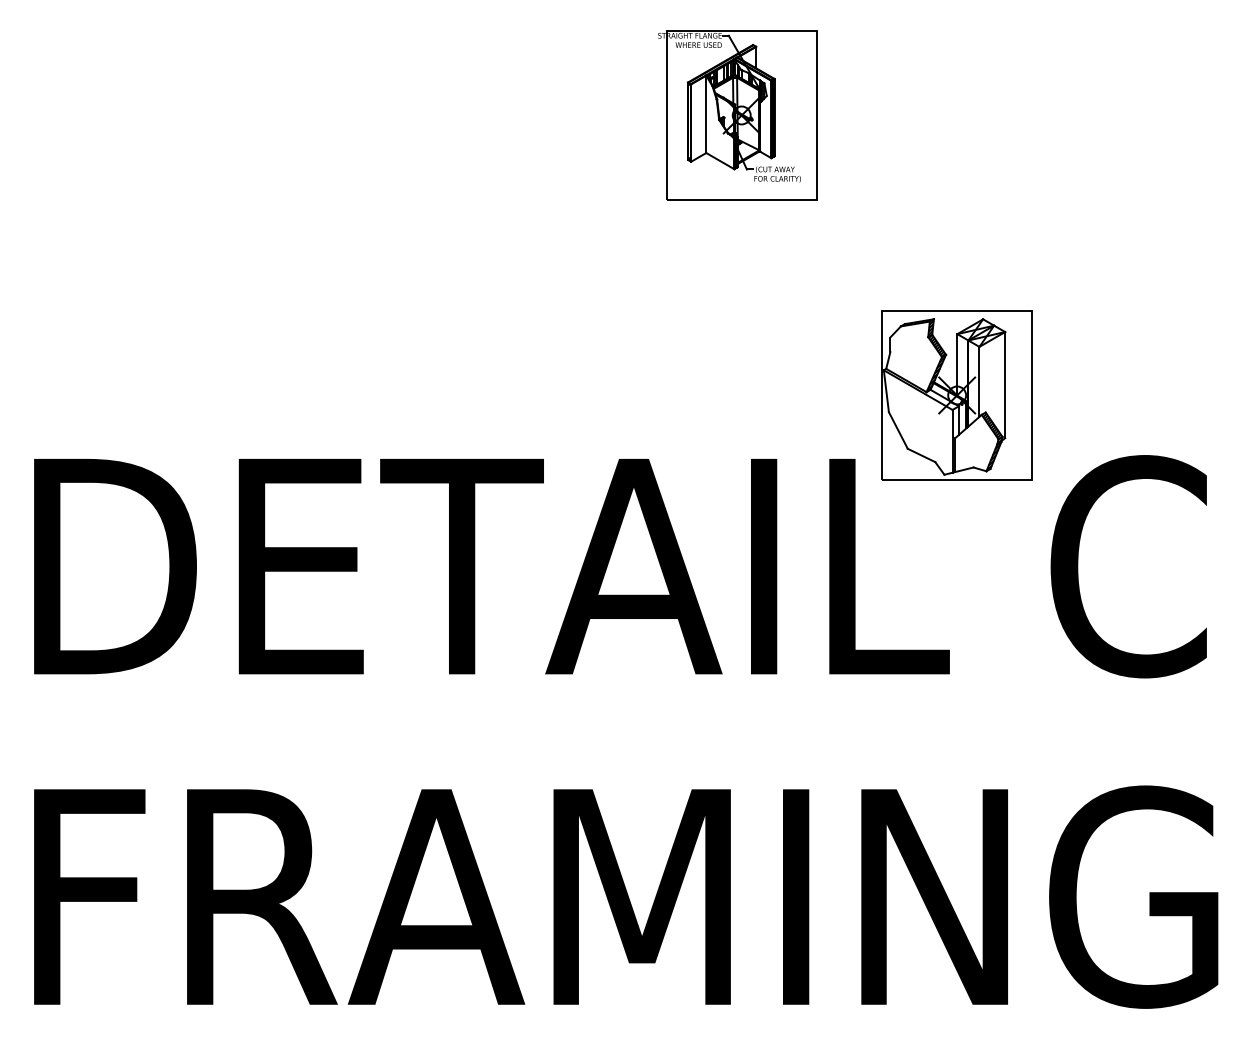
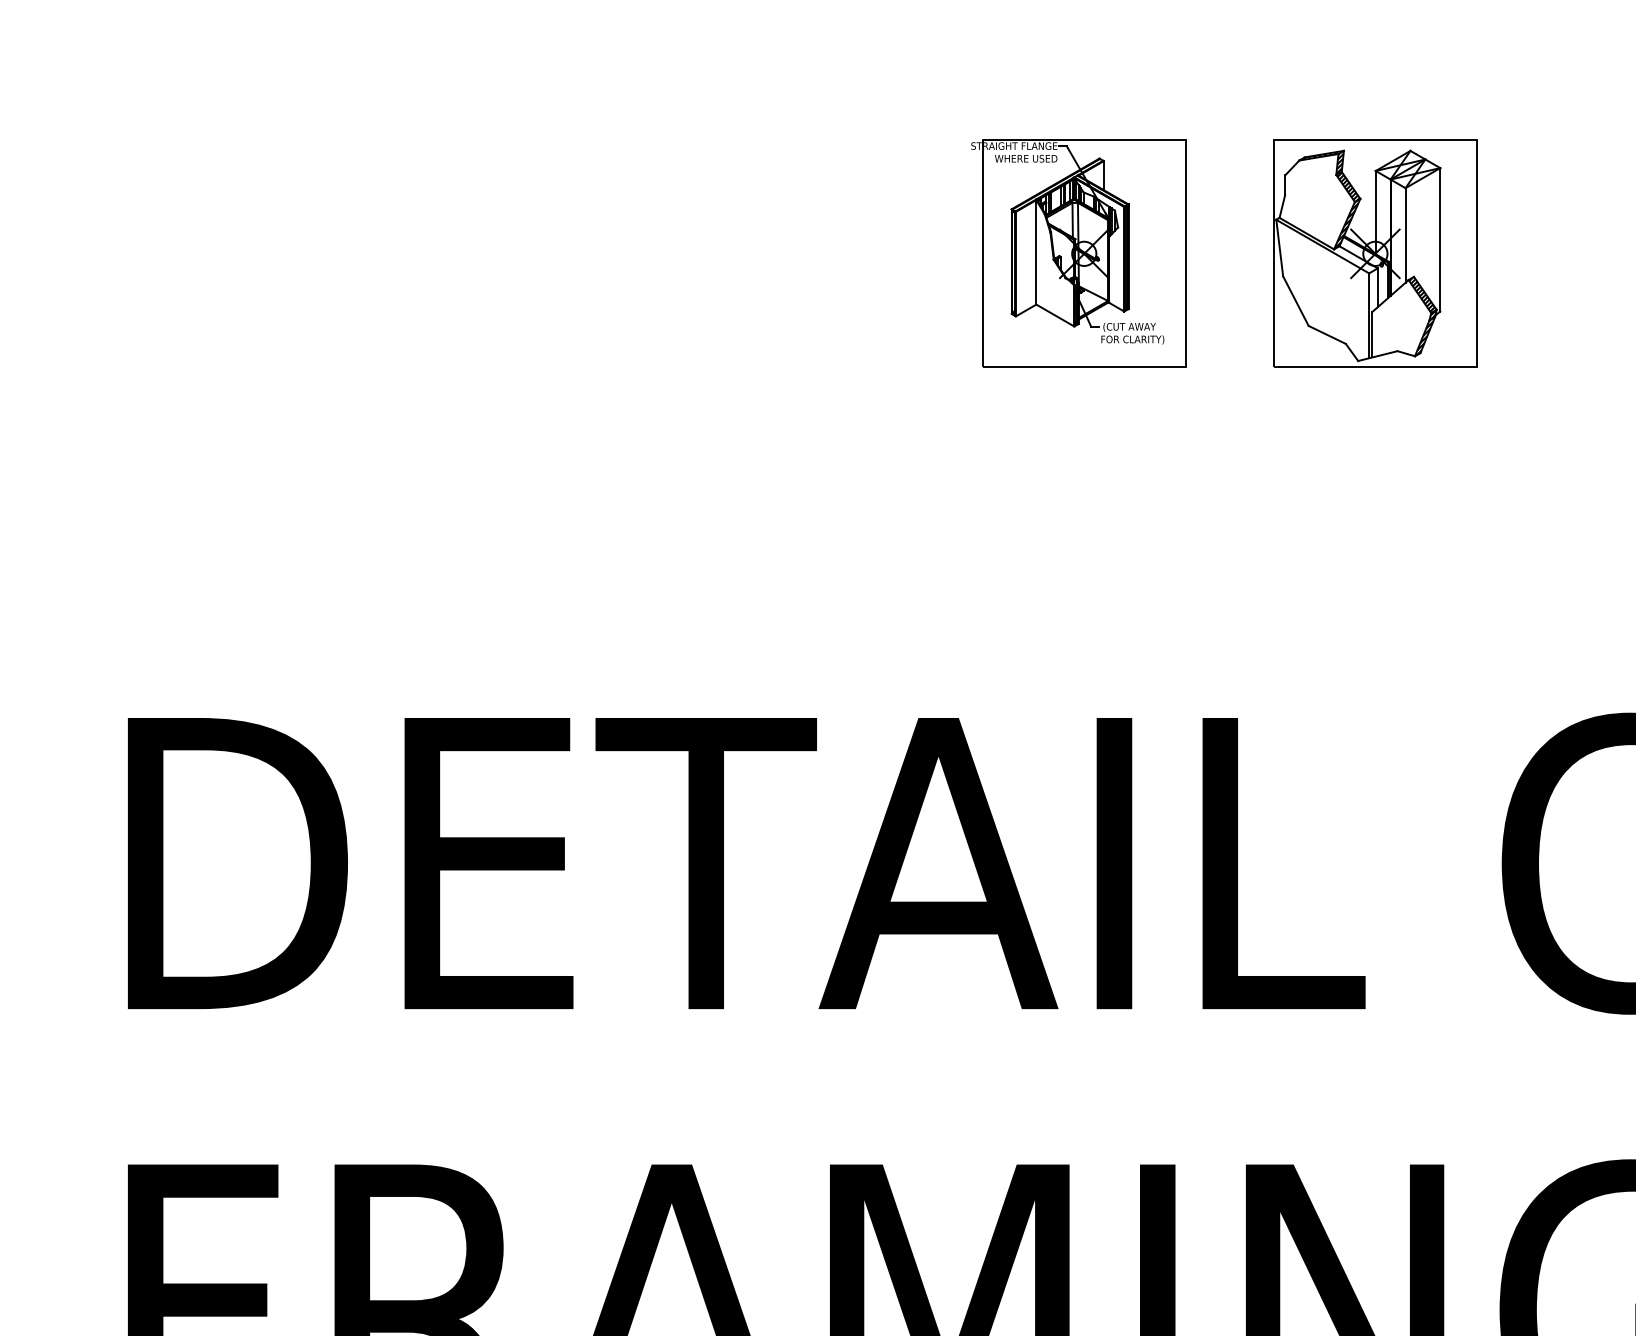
part: (956, 395) -> (1374, 253), moved

